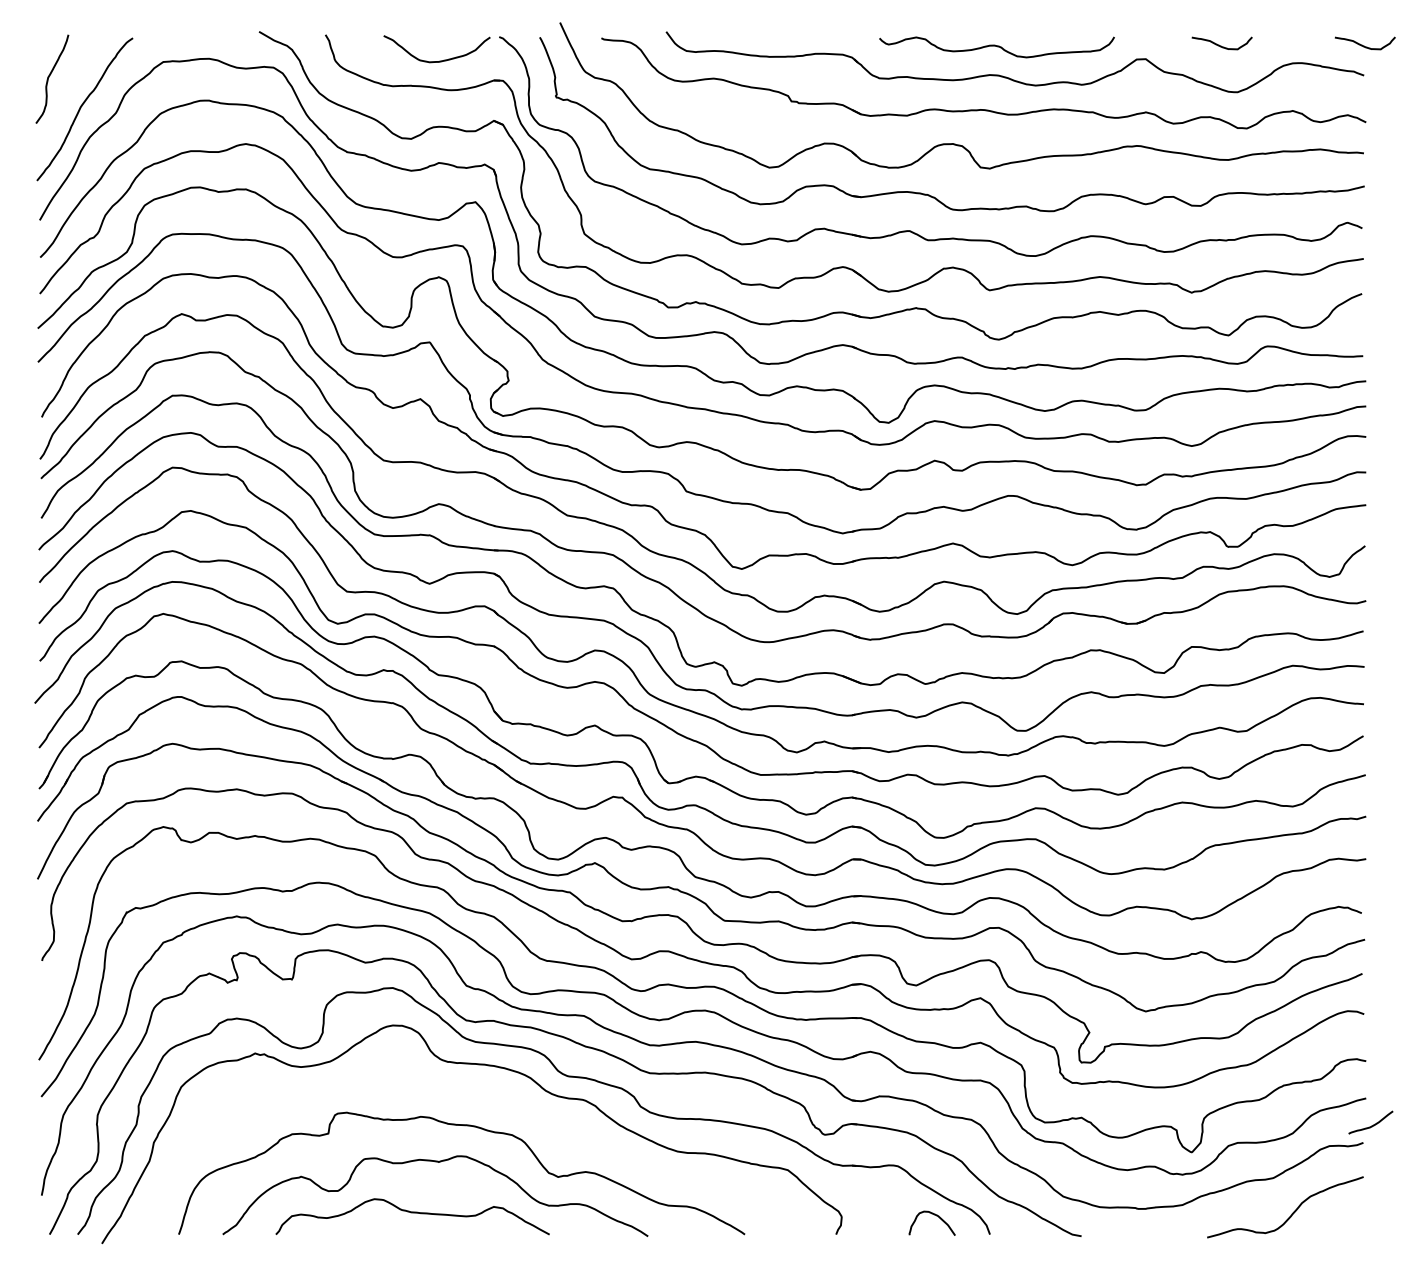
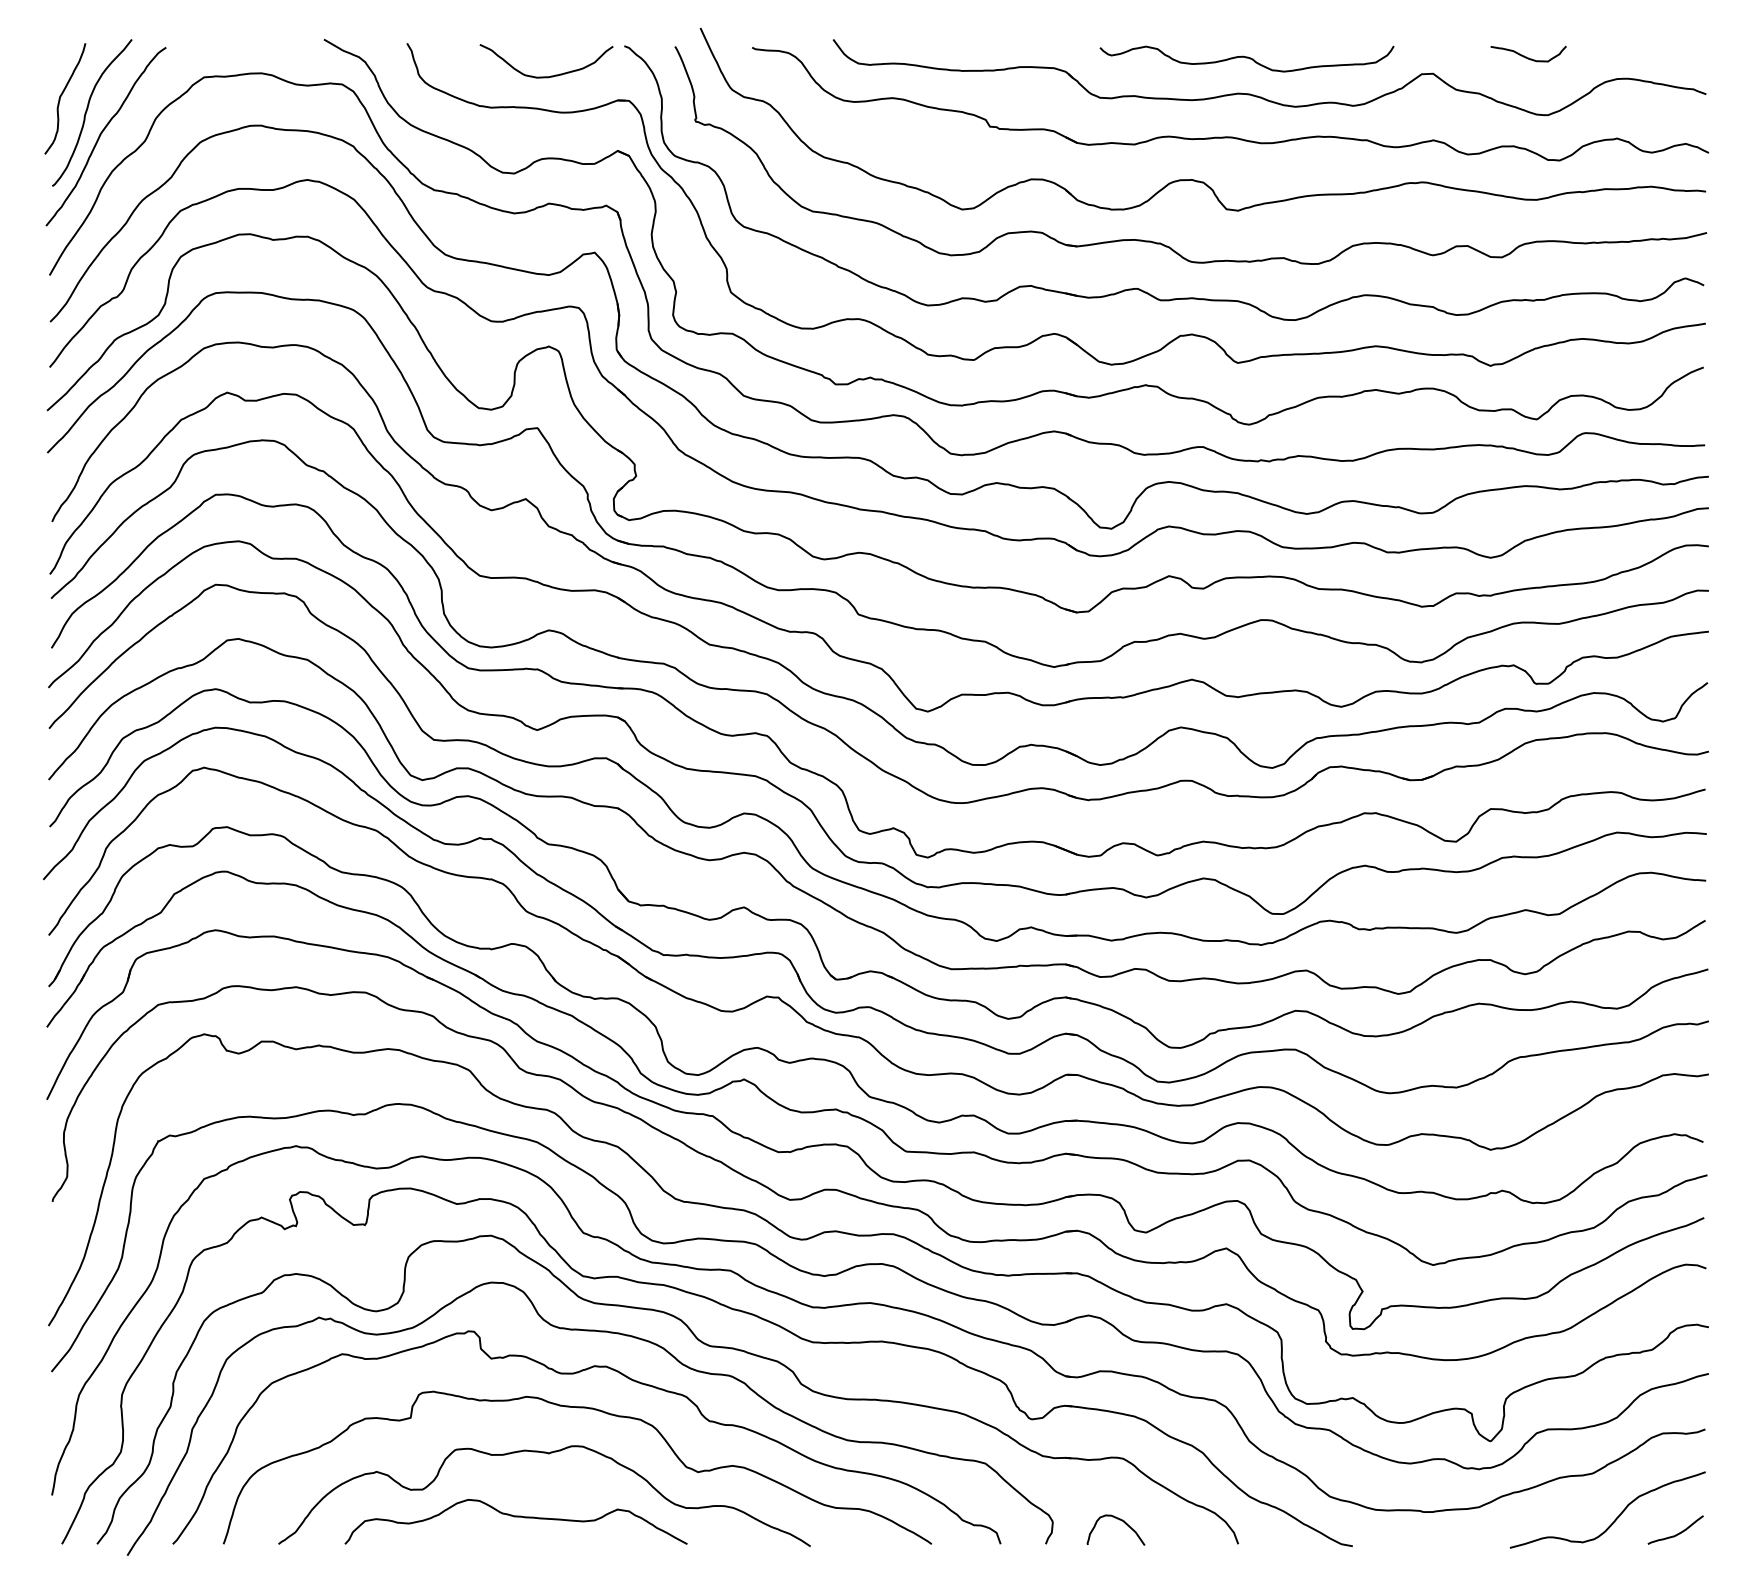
curve: (1363, 45) -> (1705, 56), removed
curve: (70, 89) -> (87, 111), added
curve: (459, 1098) -> (574, 1374), added
curve: (1372, 1125) -> (1677, 1533), moved
curve: (935, 1215) -> (1119, 1520), moved

